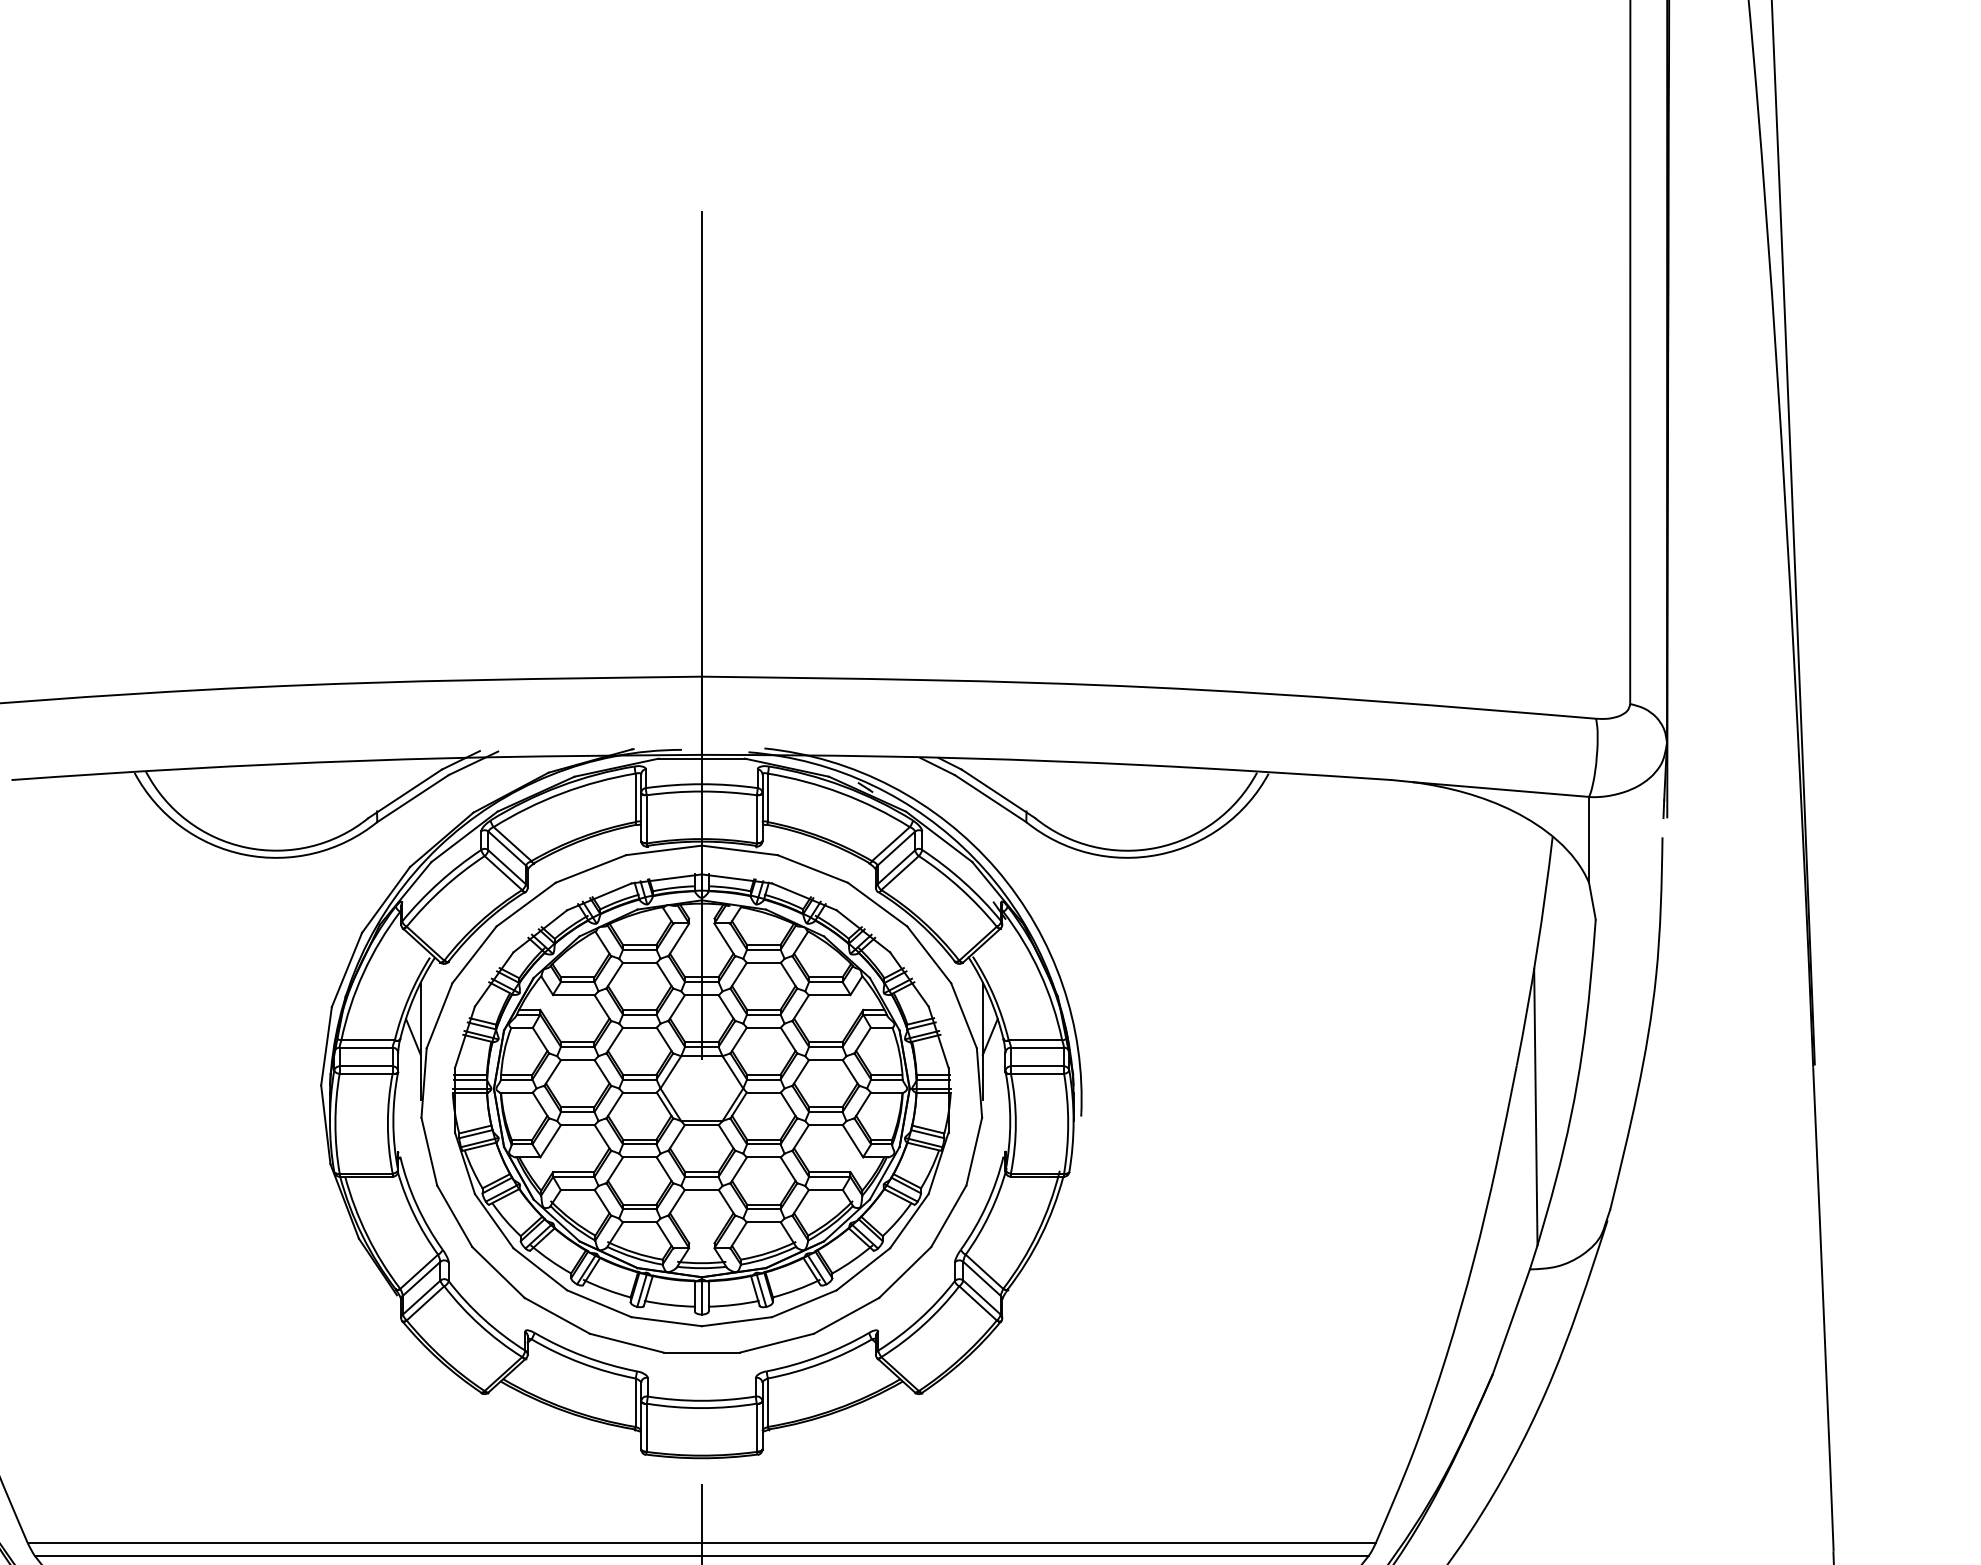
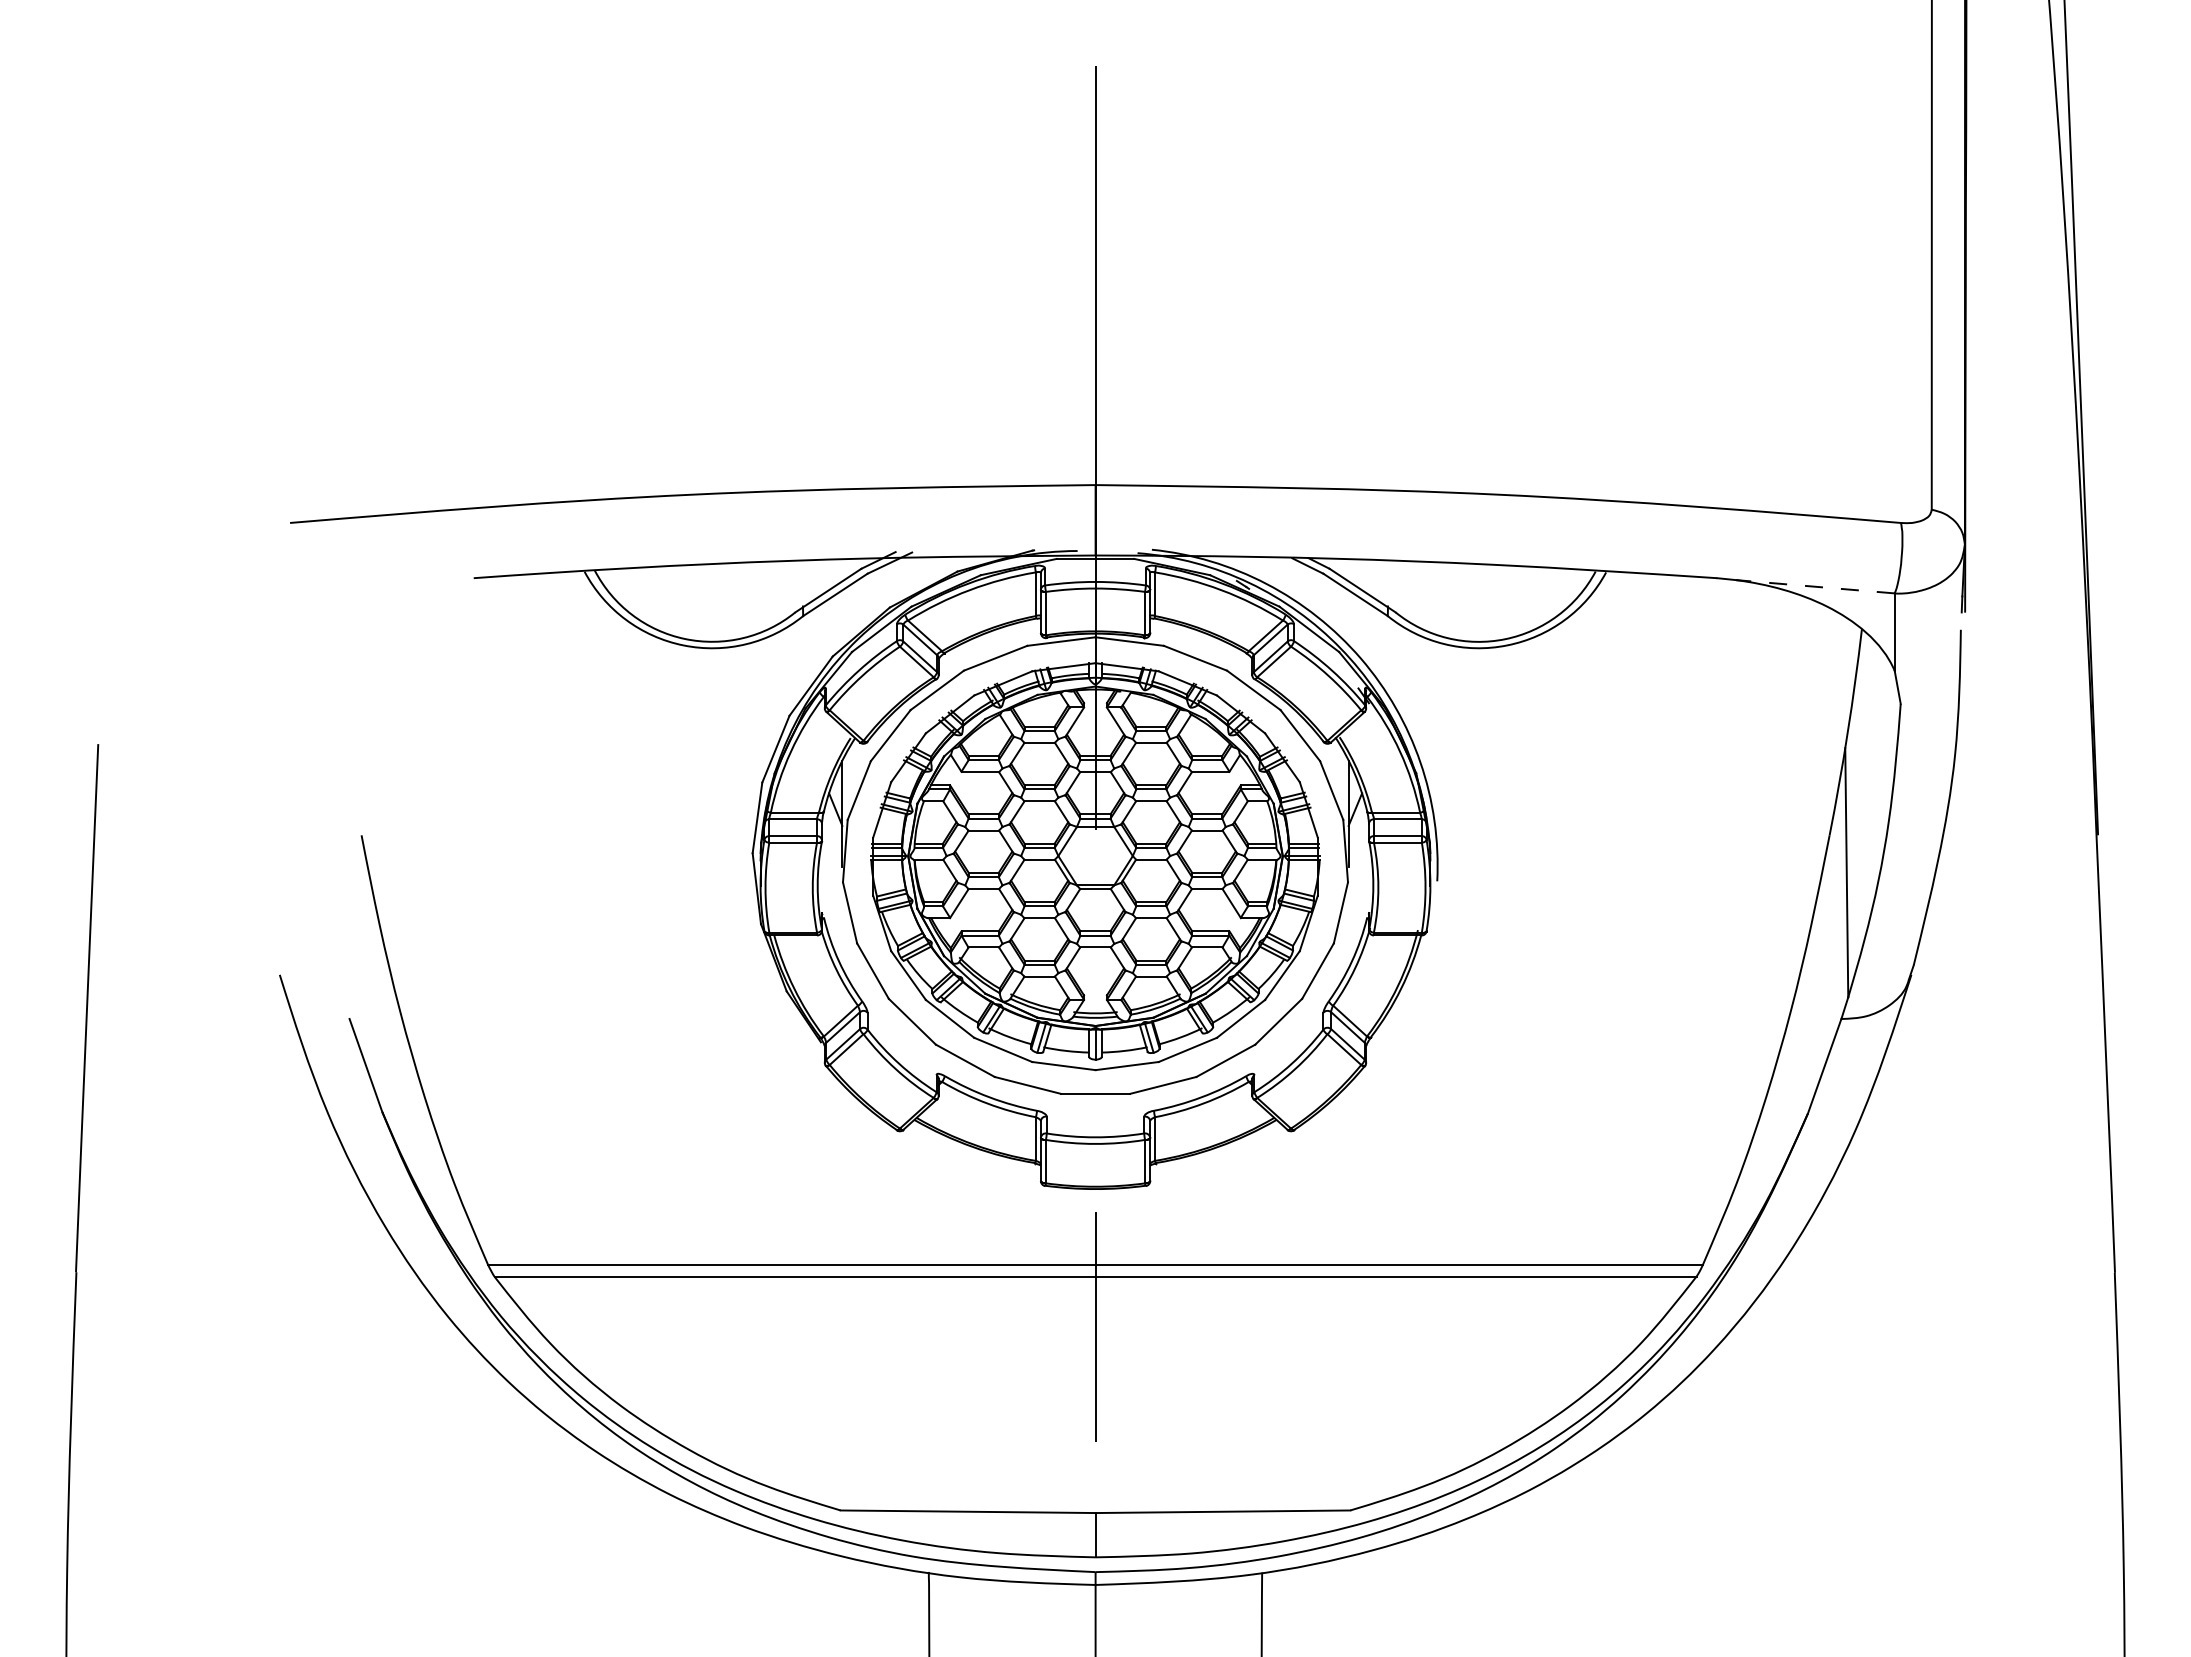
line: (1501, 789) -> (1815, 586), solid -> dashed

